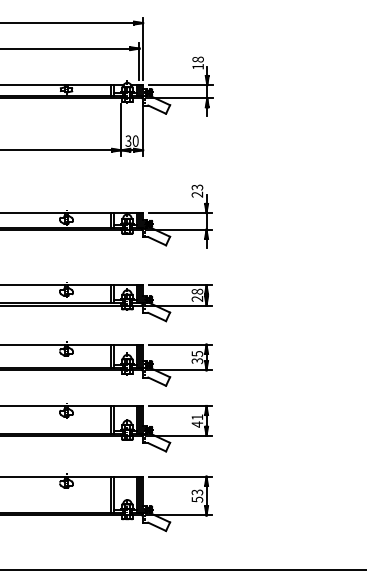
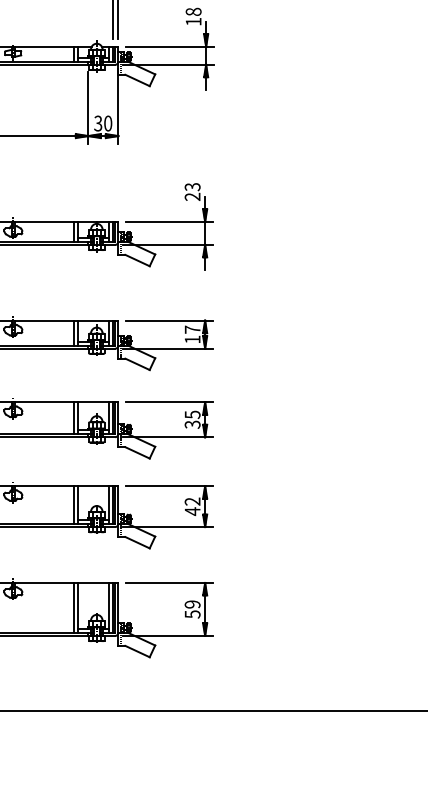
text: (197, 294) -> (192, 333), 28 -> 17
text: (196, 417) -> (191, 501), 41 -> 42
text: (197, 492) -> (192, 604), 53 -> 59

